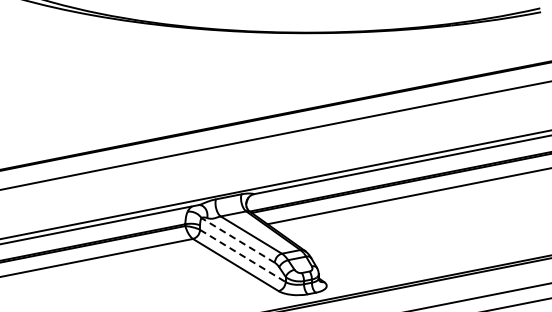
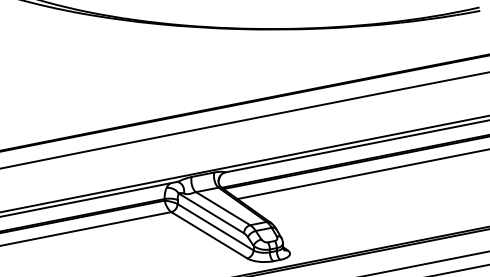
line: (237, 240) -> (210, 213), dashed -> solid
line: (243, 256) -> (216, 227), dashed -> solid

